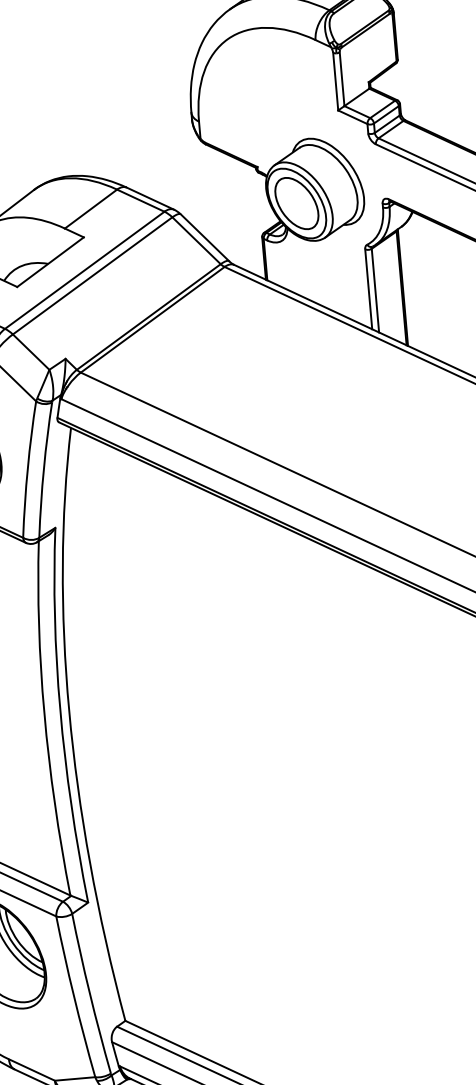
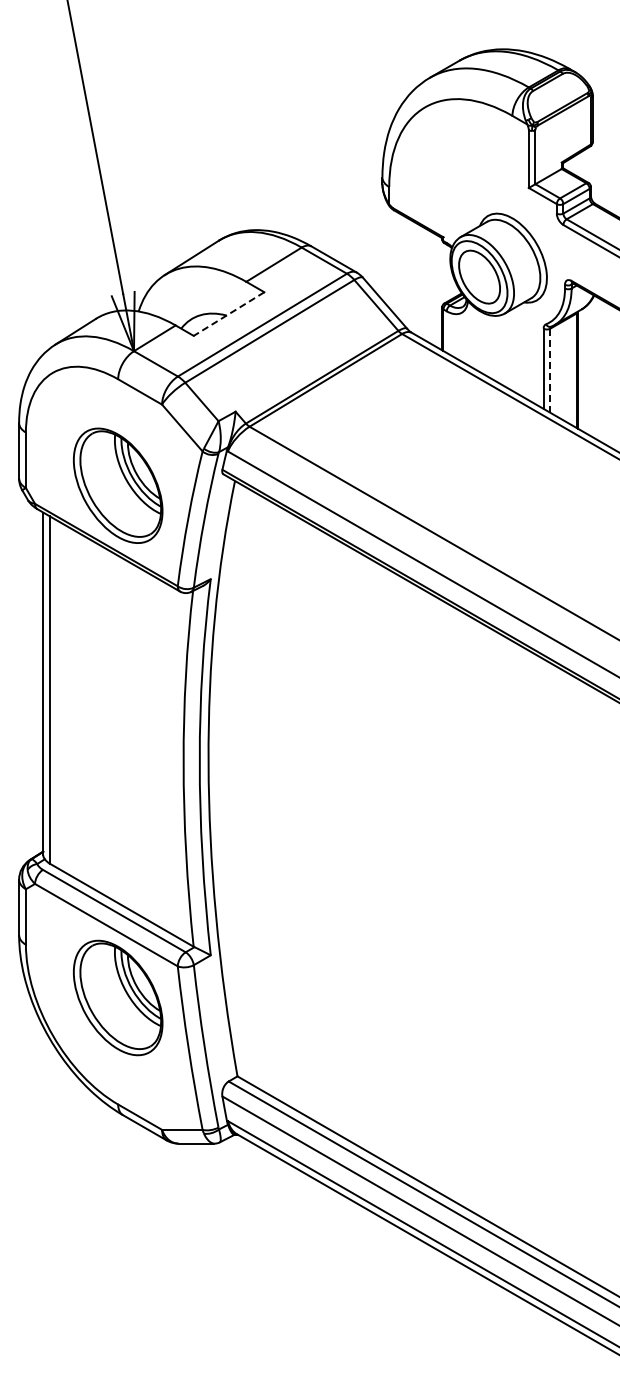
line: (51, 262) -> (229, 314), solid -> dashed
line: (375, 290) -> (550, 370), solid -> dashed

